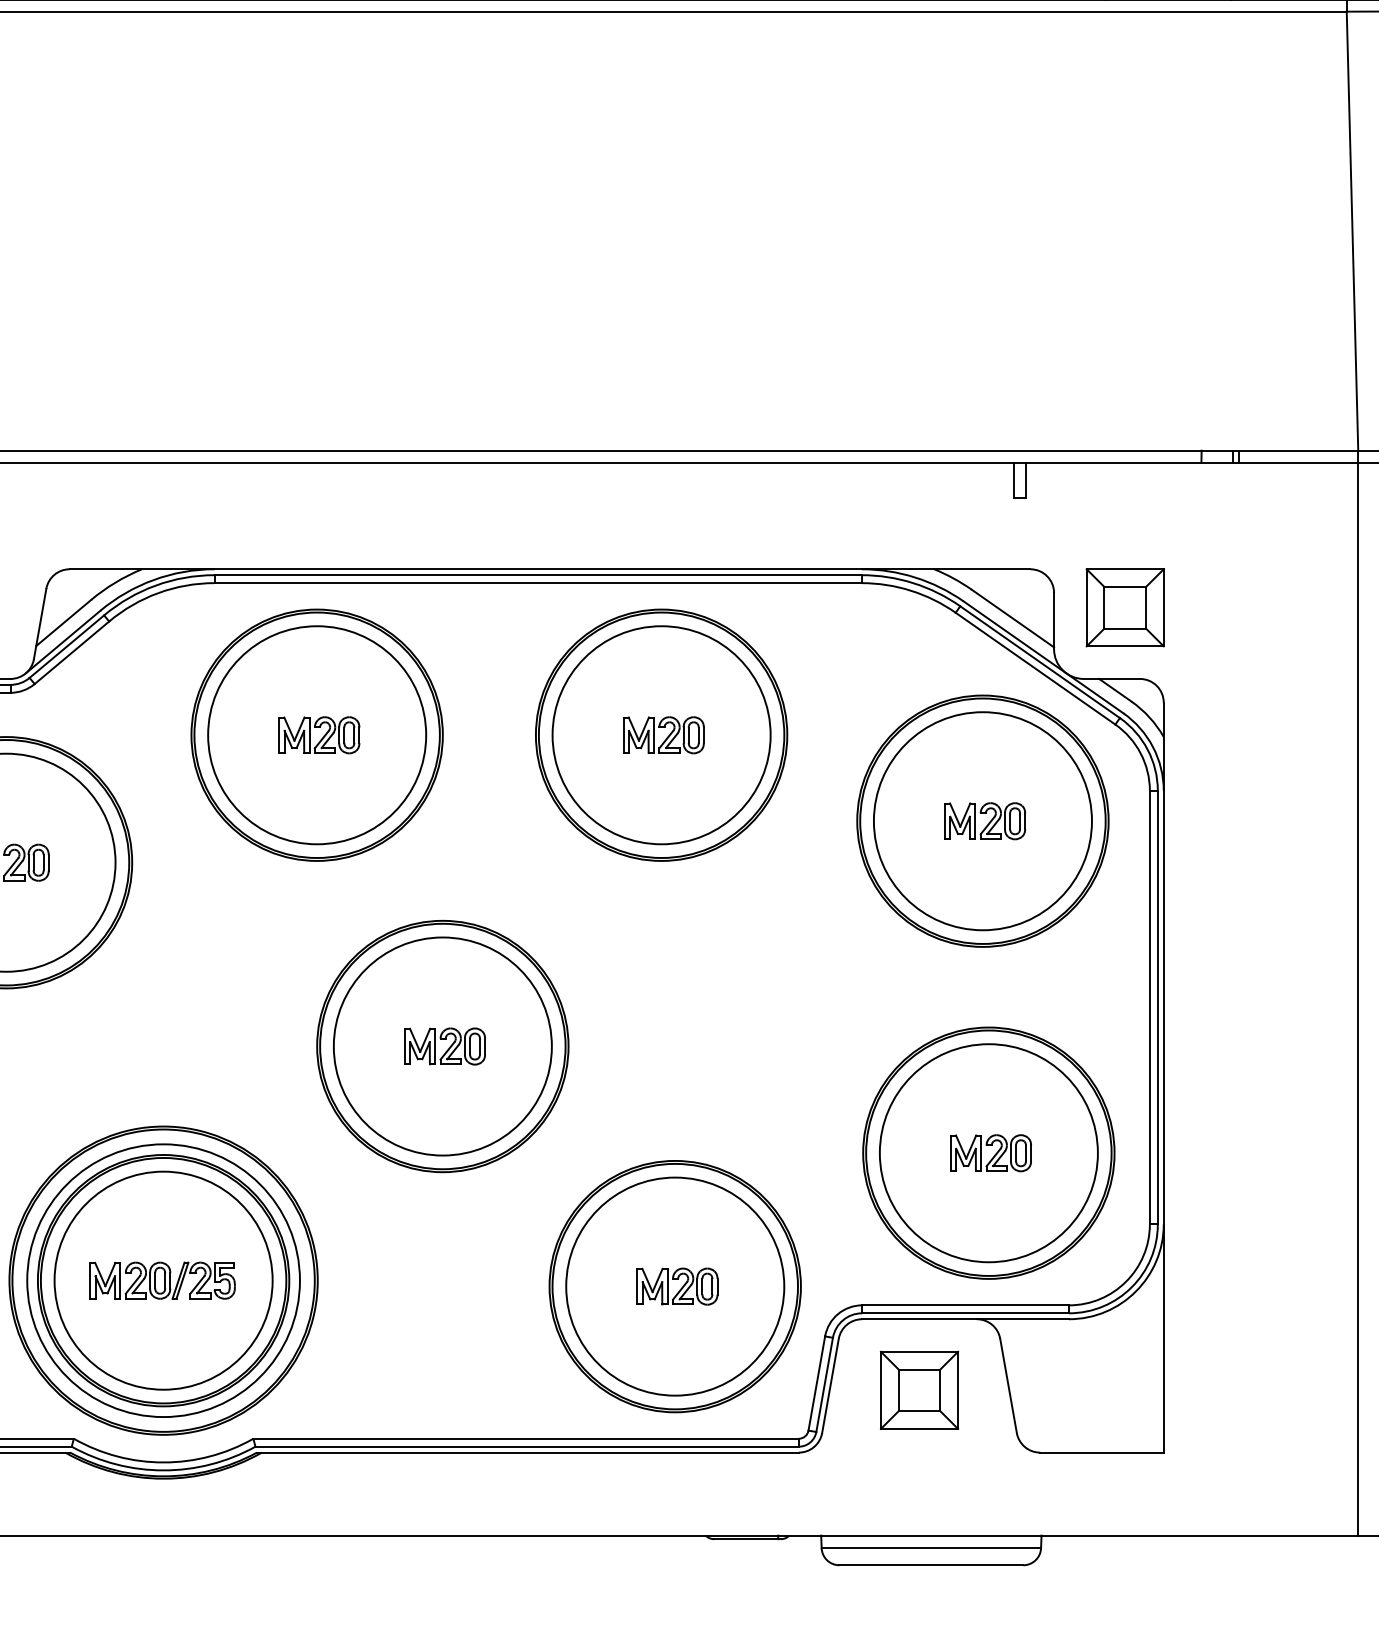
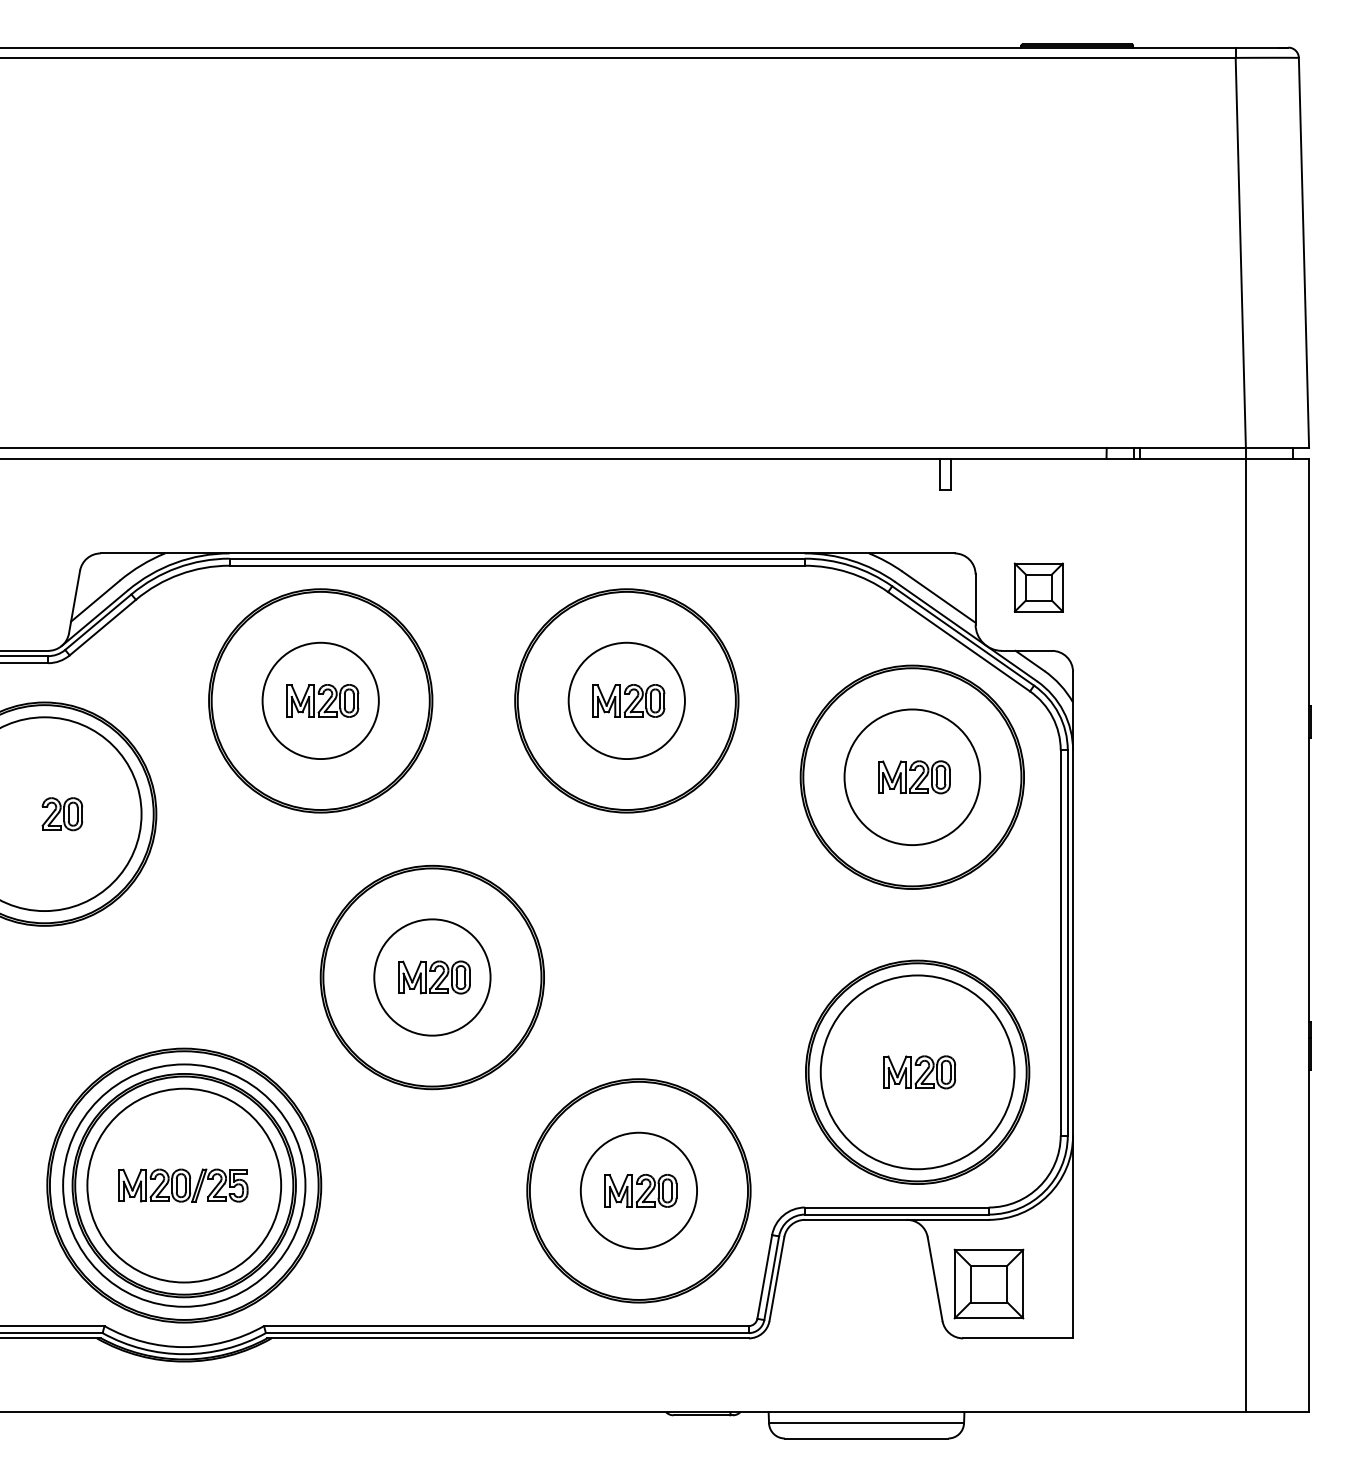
part: (1124, 607) -> (1038, 587), size x0.7
circle: (316, 734) -> (320, 700), size x0.6
circle: (661, 734) -> (626, 700), size x0.6
circle: (983, 821) -> (912, 777), size x0.7
circle: (442, 1046) -> (432, 977), size x0.6
circle: (674, 1286) -> (638, 1190), size x0.6
part: (918, 1389) -> (988, 1283), moved

